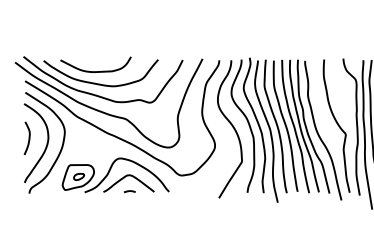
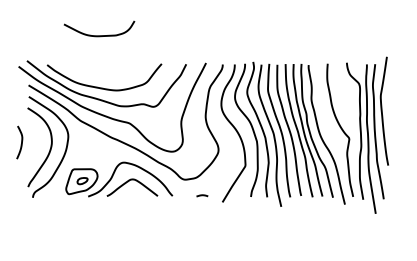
curve: (96, 71) -> (99, 35), moved
curve: (29, 138) -> (21, 142), moved
curve: (130, 191) -> (202, 195), moved

